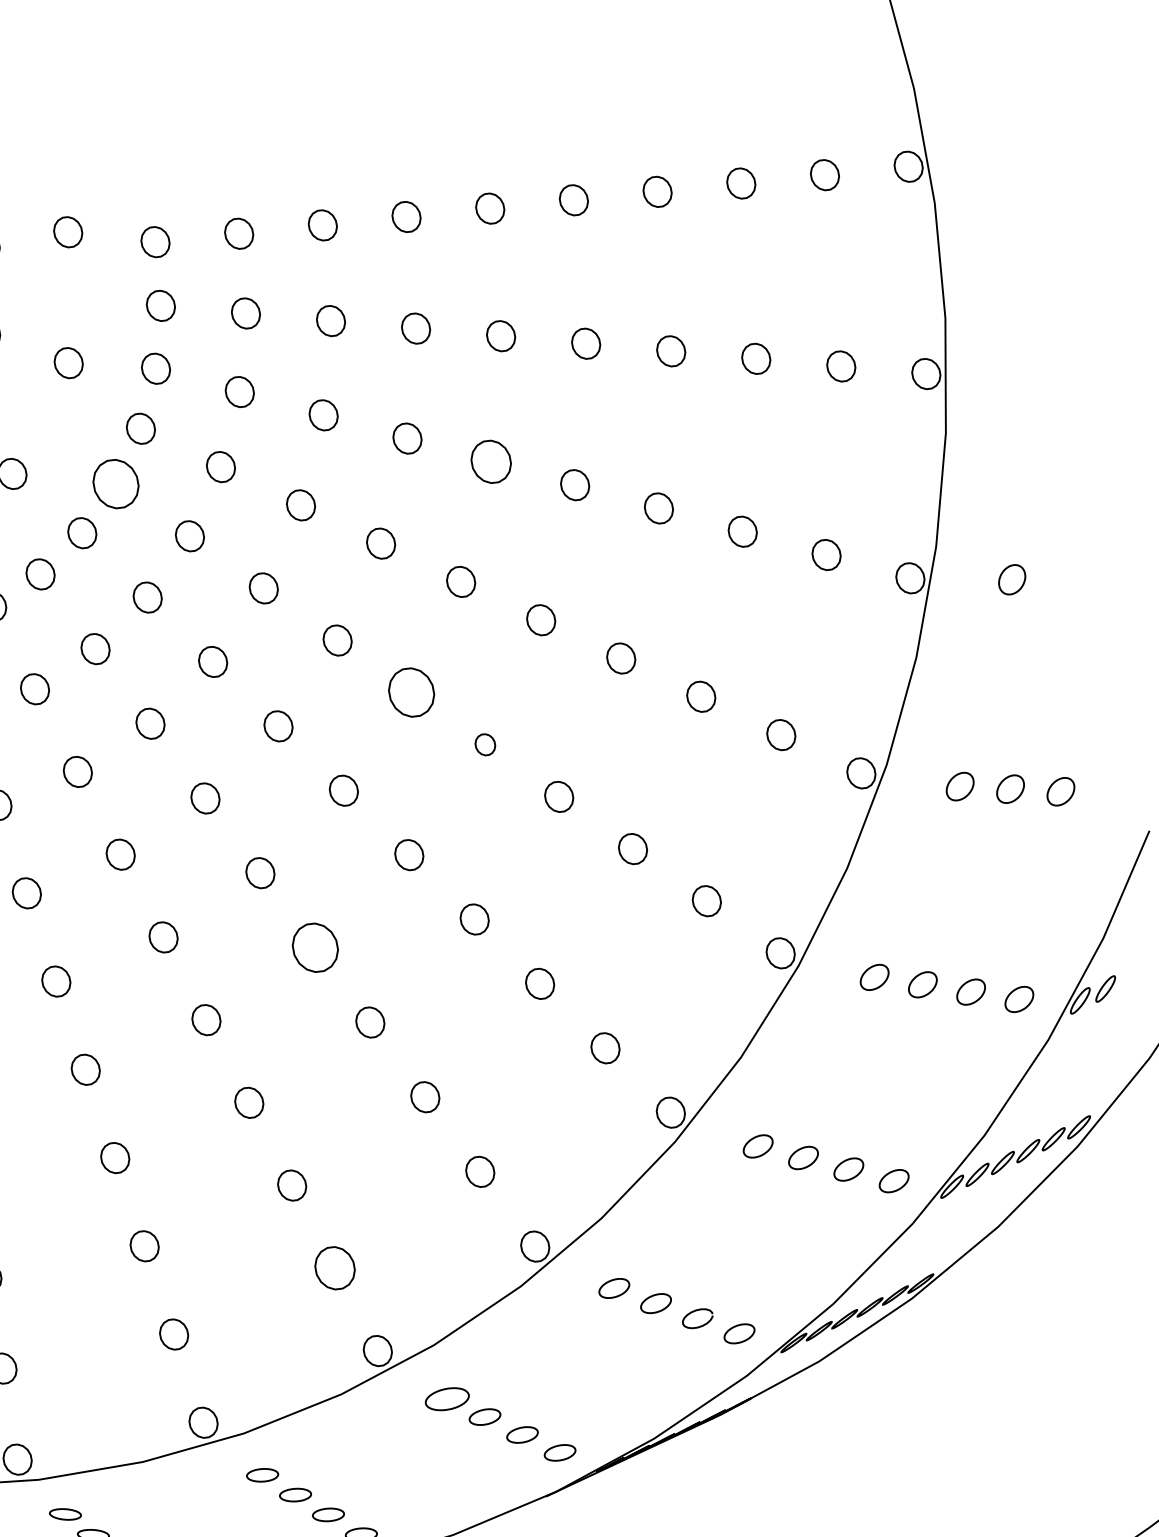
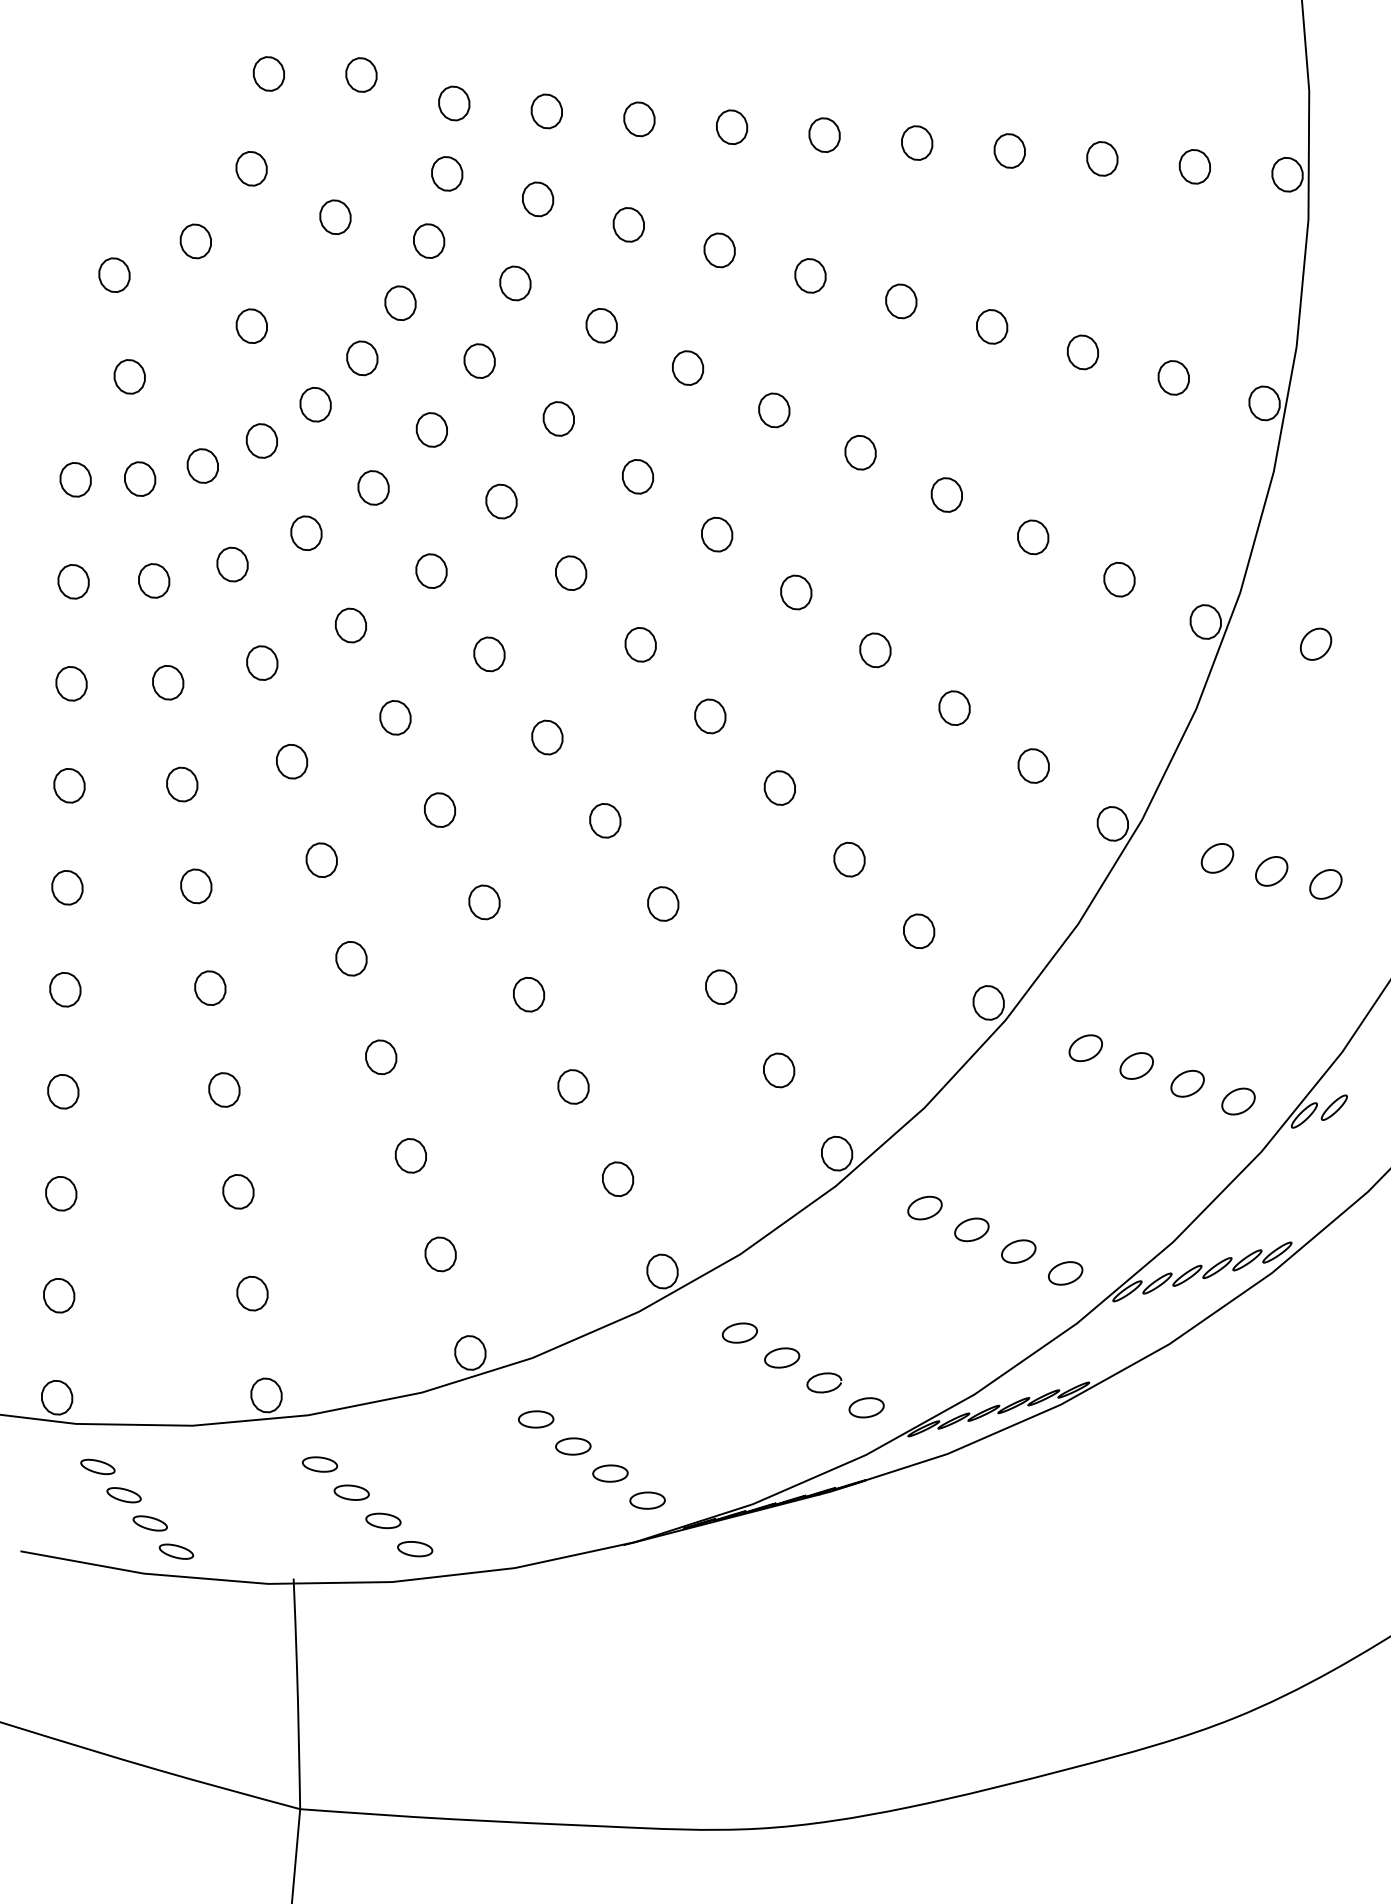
part: (491, 461) -> (774, 410), size x0.71
part: (116, 484) -> (362, 358), size x0.62
part: (411, 692) -> (640, 644), size x0.62
part: (485, 744) -> (710, 716), size x1.43
part: (315, 947) -> (484, 902), size x0.62
part: (334, 1268) -> (440, 1254), size x0.71
part: (447, 1399) -> (536, 1419), size x0.71

